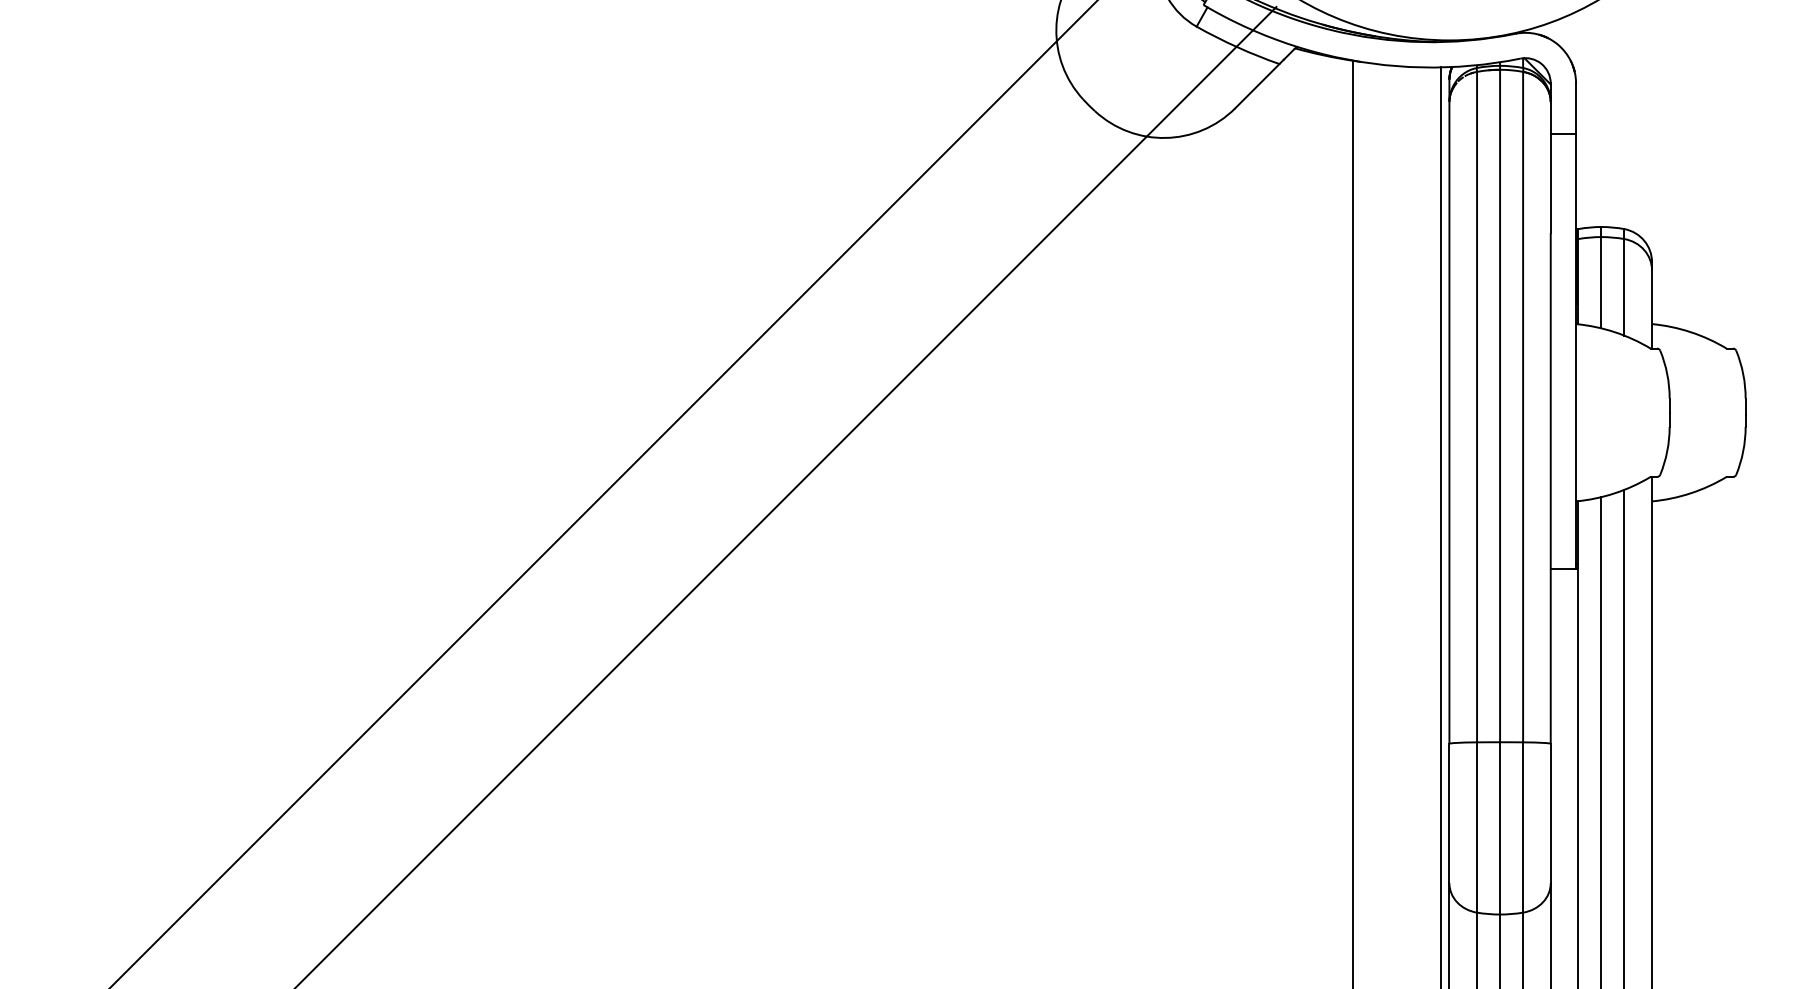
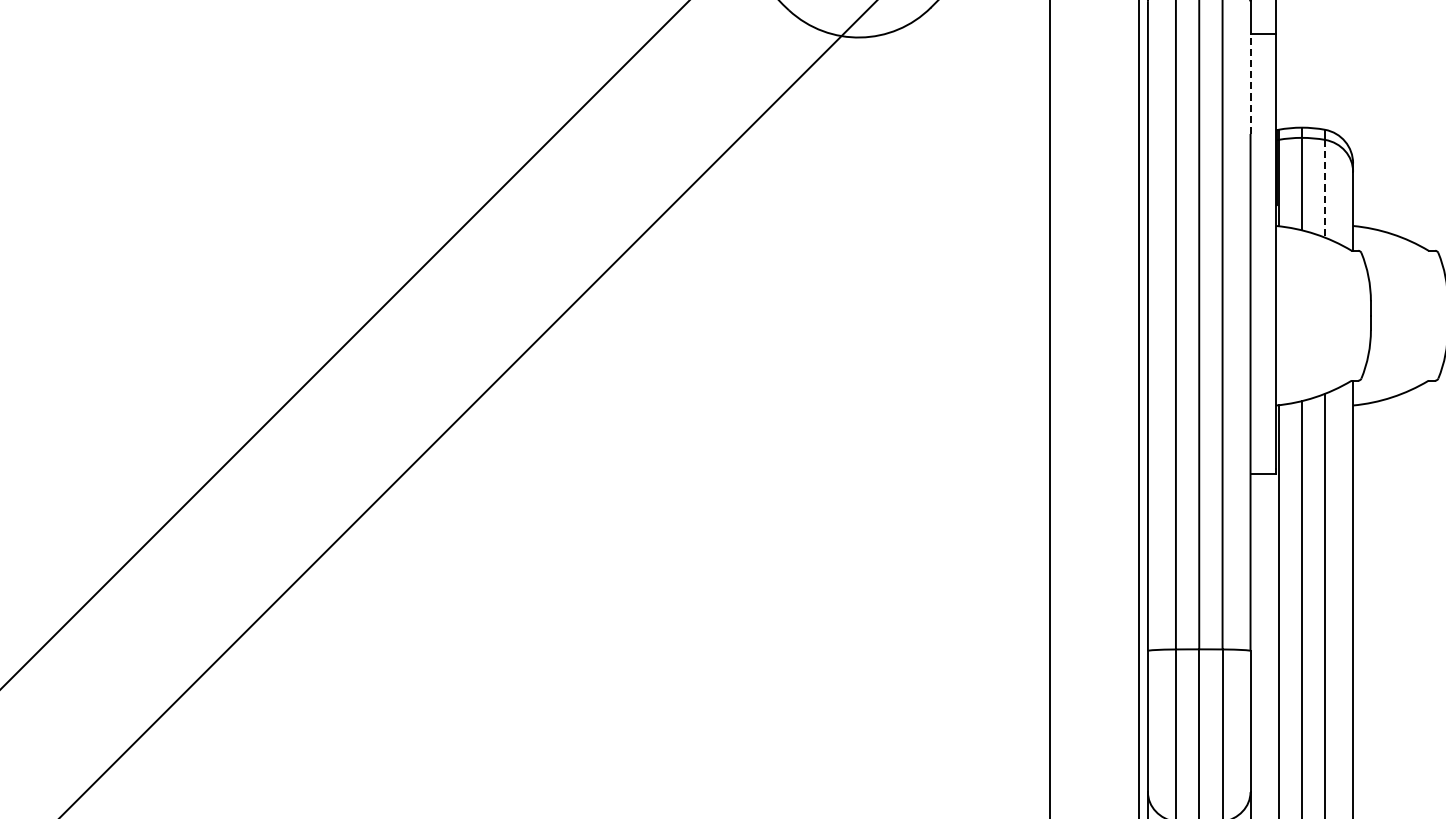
line: (1550, 183) -> (1250, 83), solid -> dashed
line: (1624, 287) -> (1325, 188), solid -> dashed

